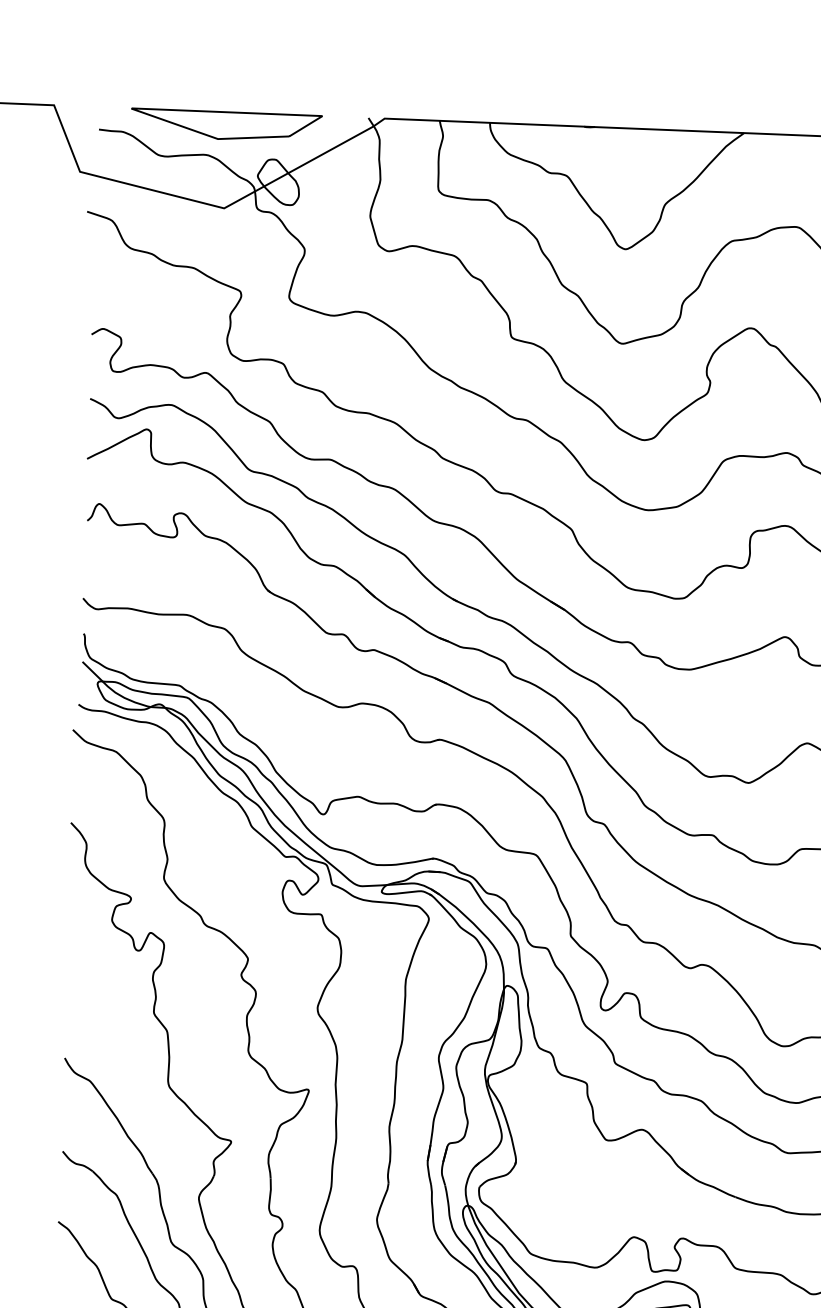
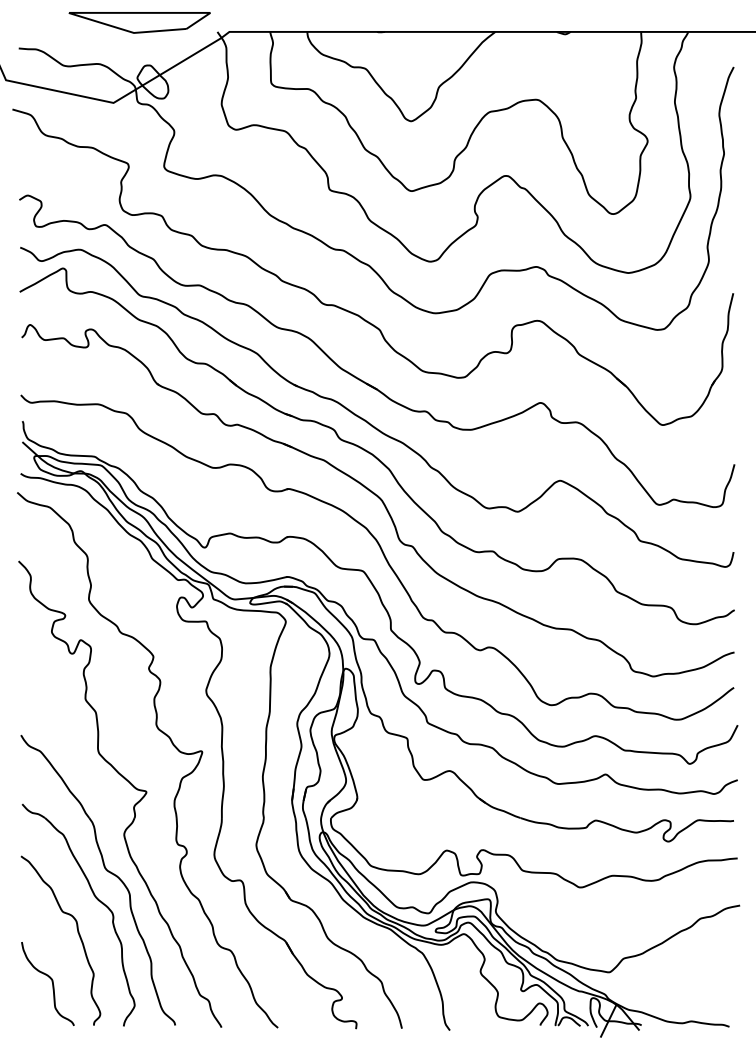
part: (226, 125) -> (139, 22), moved

